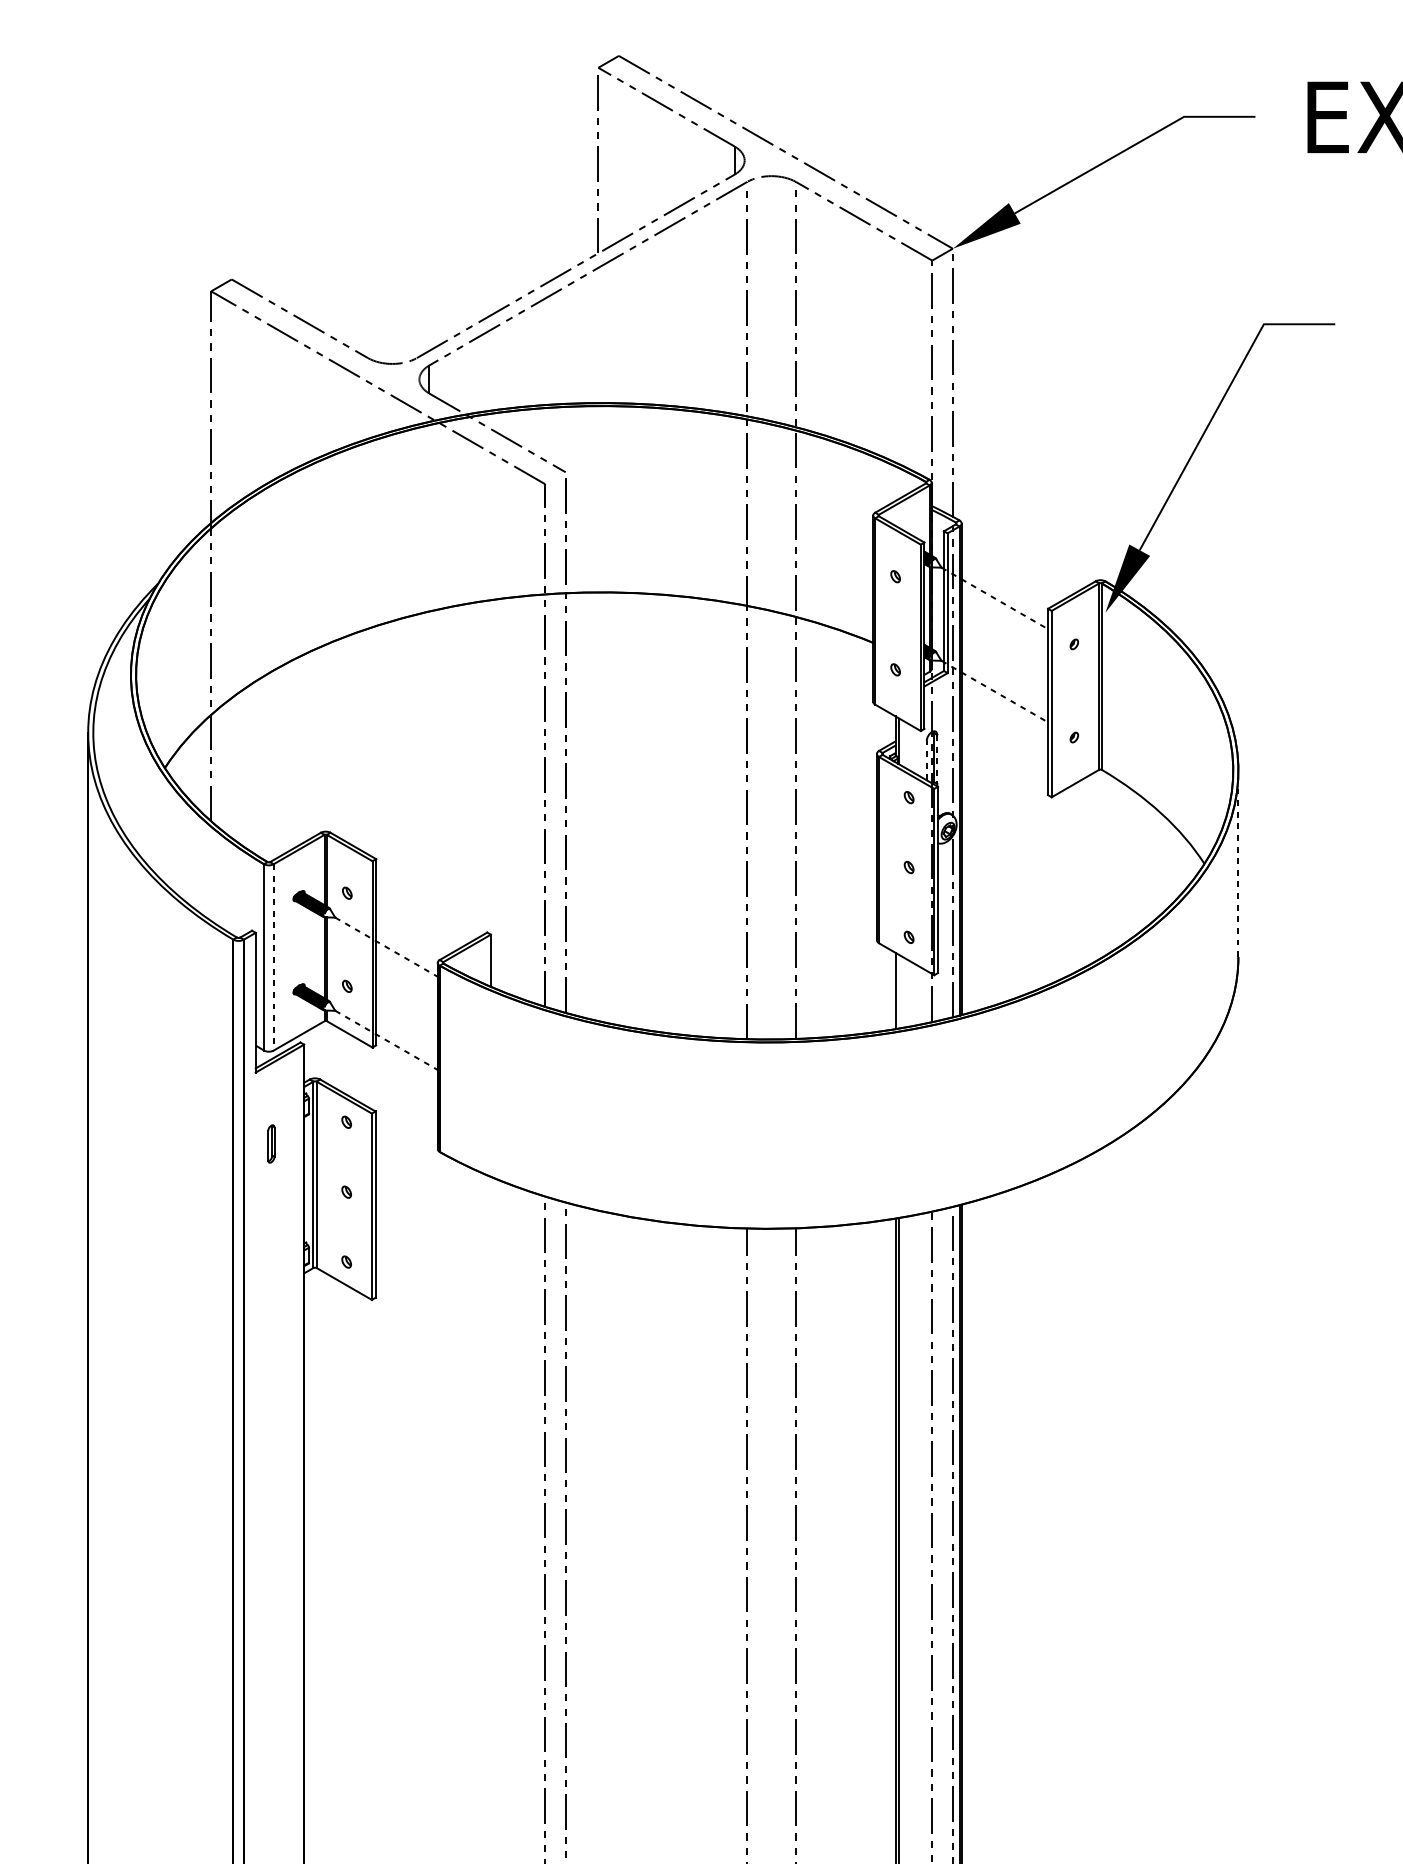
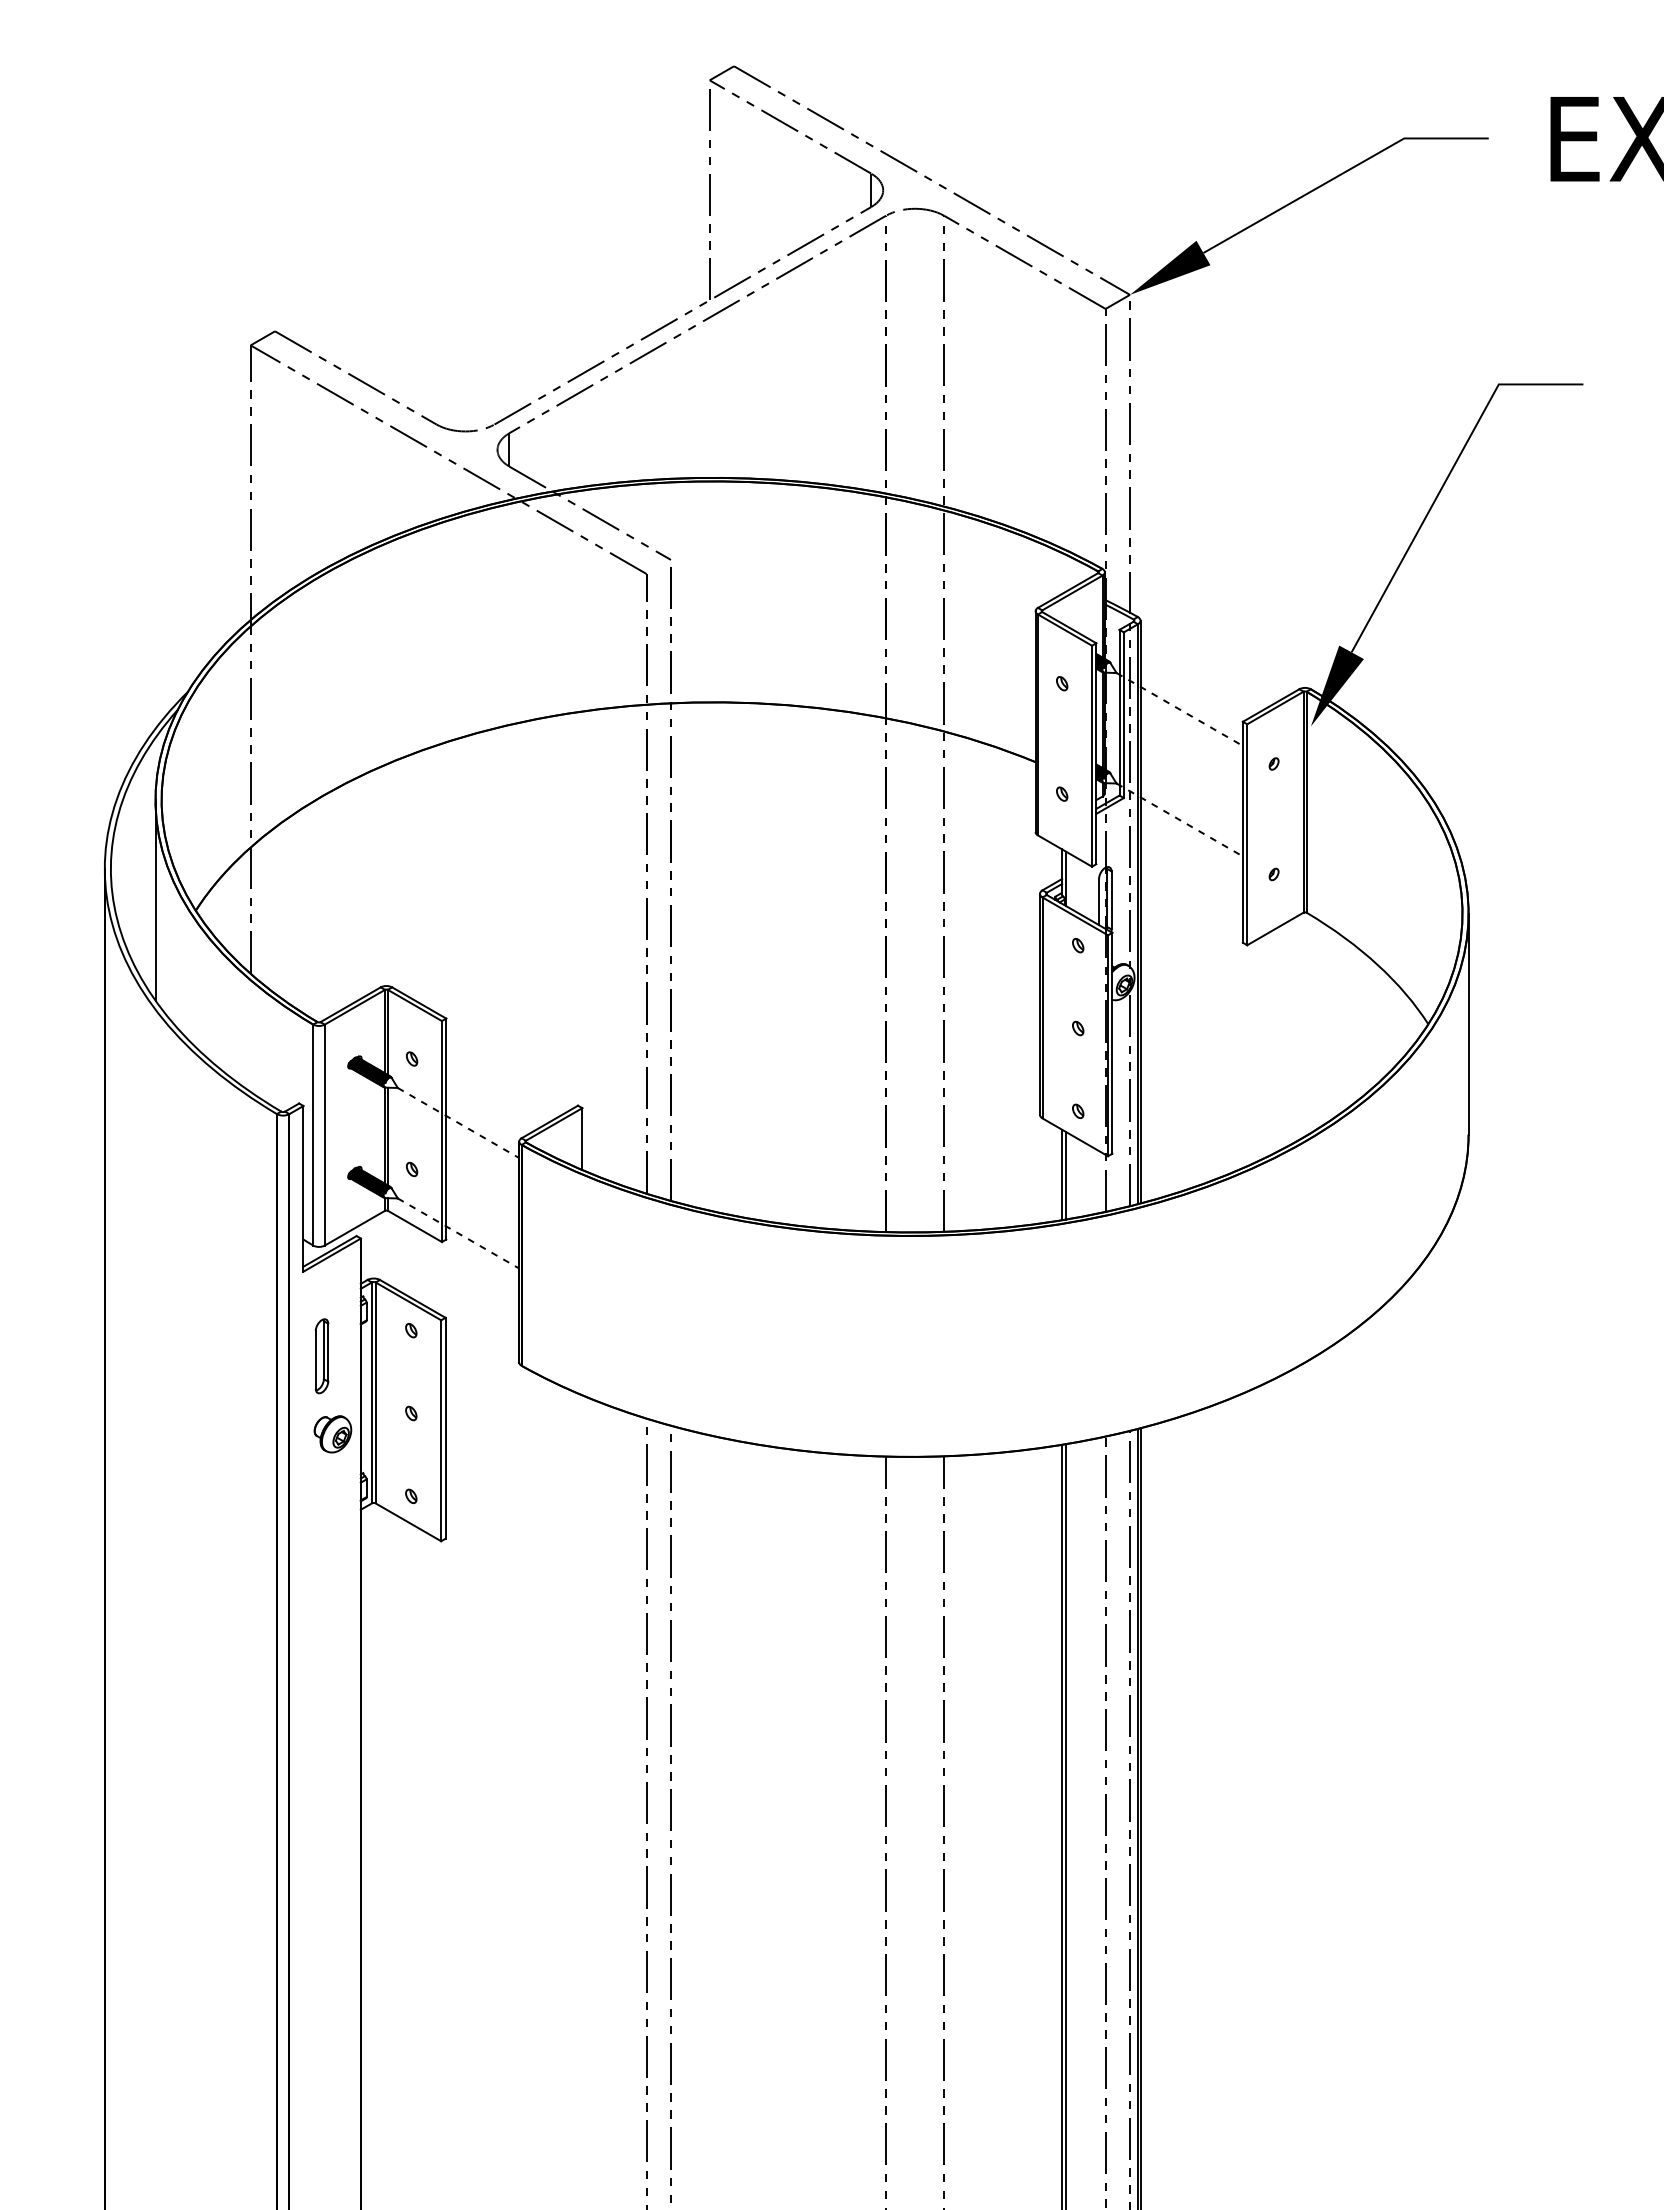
line: (130, 759) -> (155, 900), added
line: (937, 759) -> (1111, 900), dashed -> solid
line: (927, 760) -> (1099, 901), dashed -> solid
line: (1238, 863) -> (1468, 1023), dashed -> solid
line: (273, 957) -> (324, 1135), dashed -> solid
line: (899, 991) -> (1066, 1175), added
part: (270, 1144) -> (321, 1356), size x1.67
part: (280, 1209) -> (332, 1434), added

